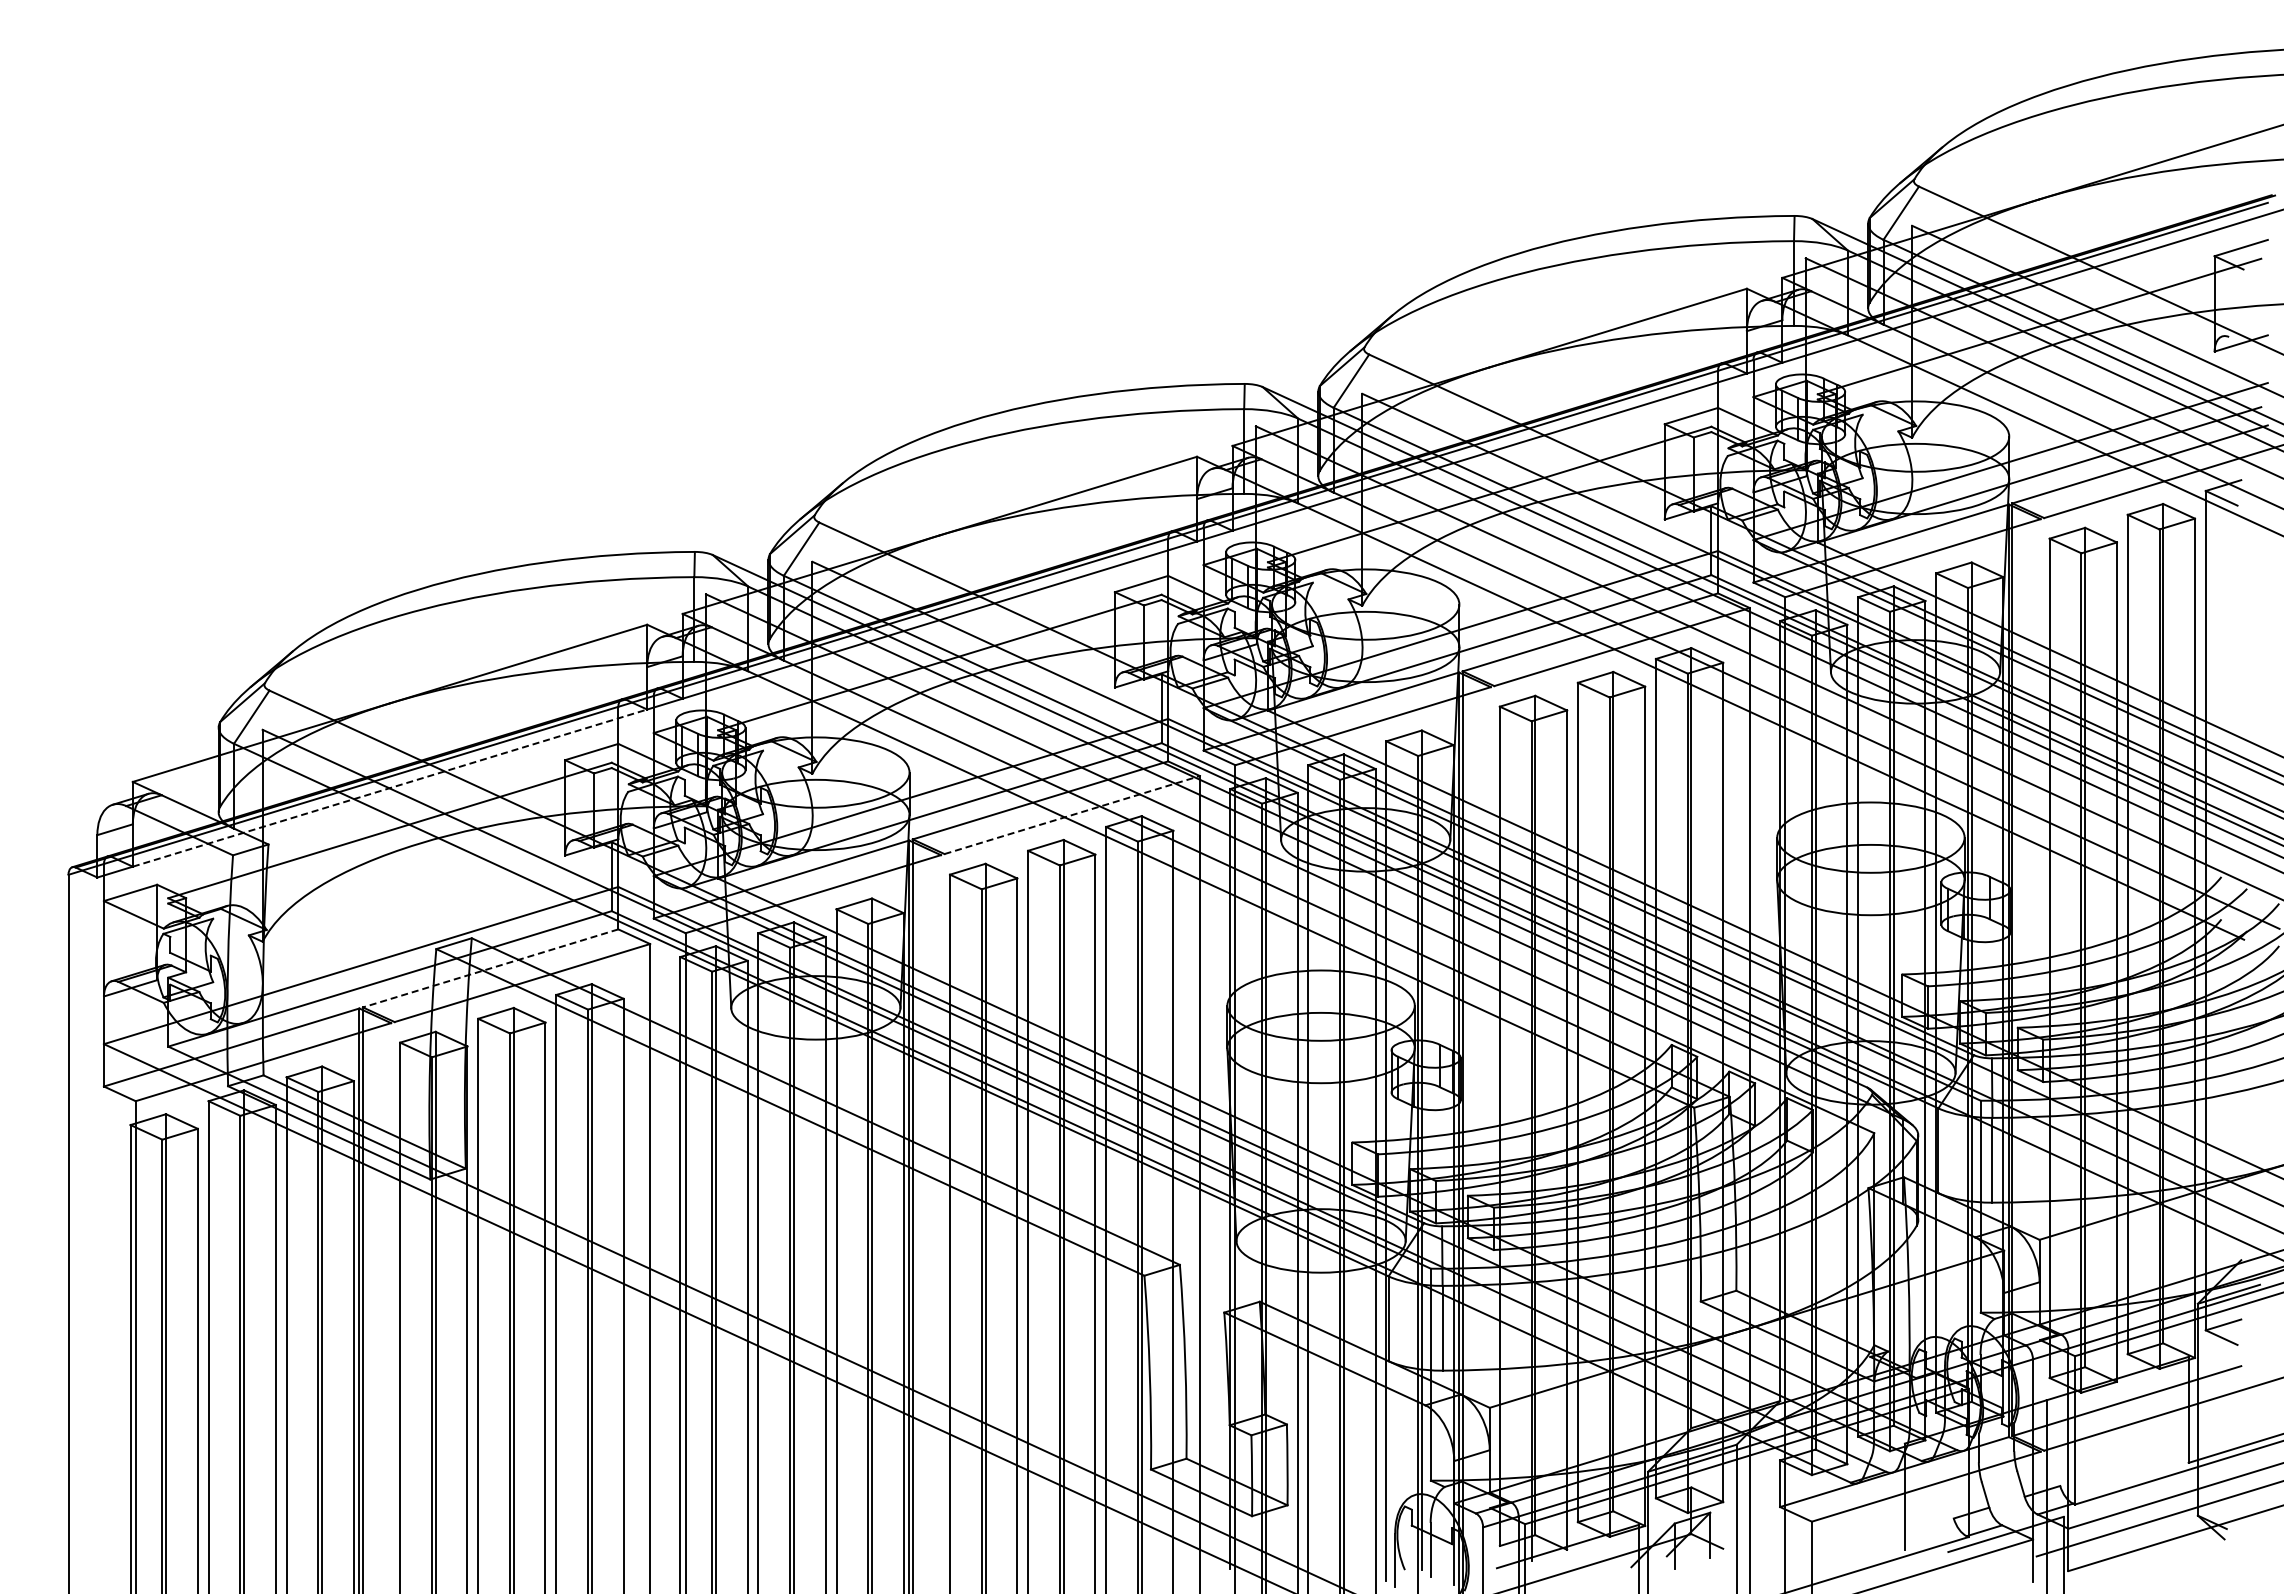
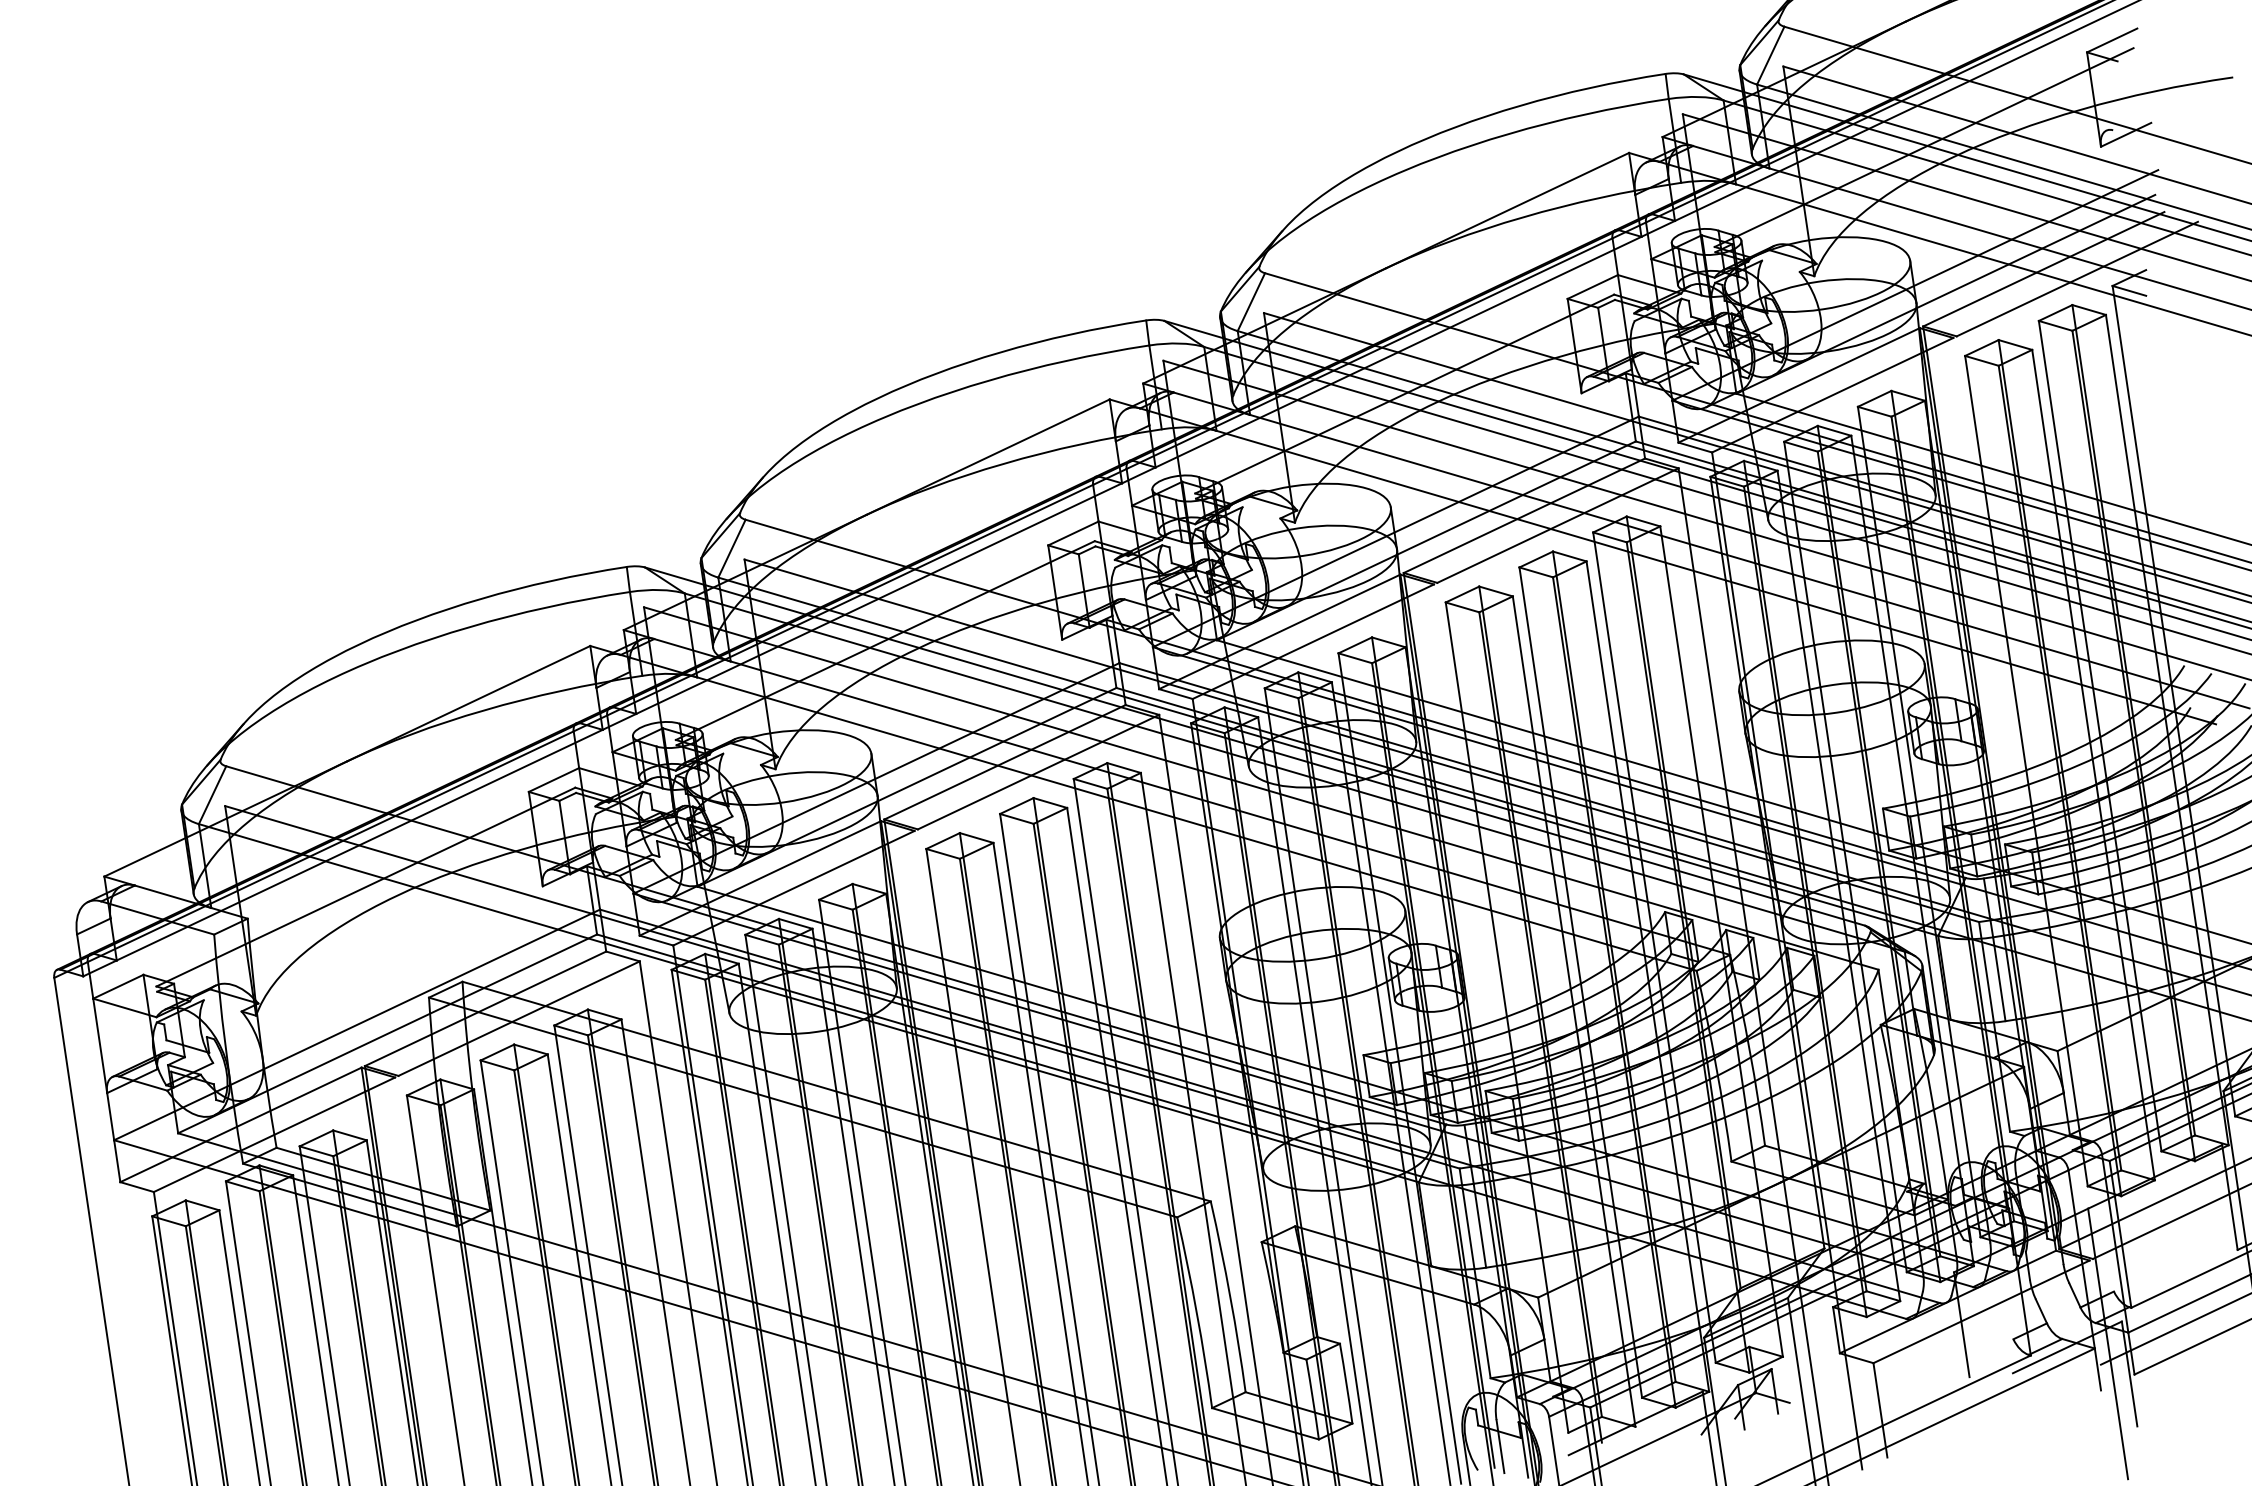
line: (390, 788) -> (360, 845), dashed -> solid
line: (1072, 815) -> (1038, 772), dashed -> solid
line: (490, 968) -> (485, 1008), dashed -> solid

